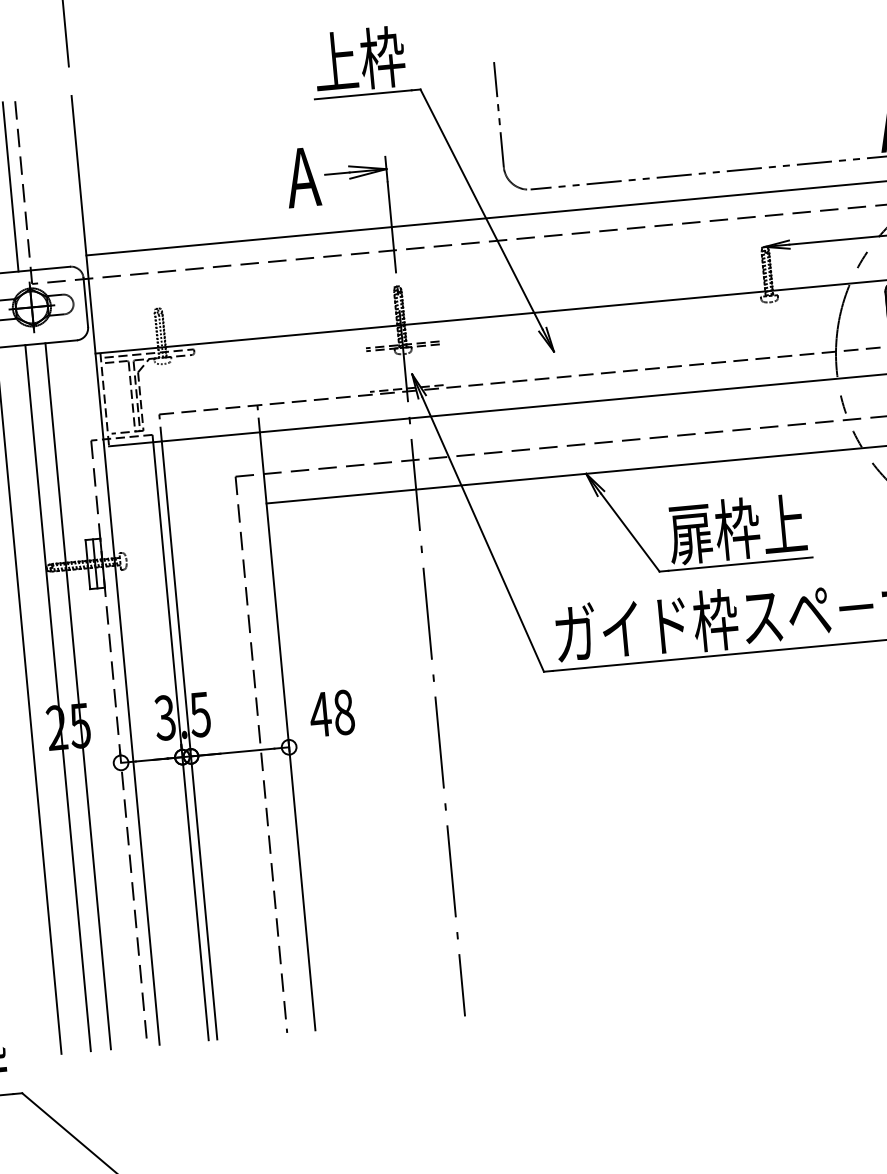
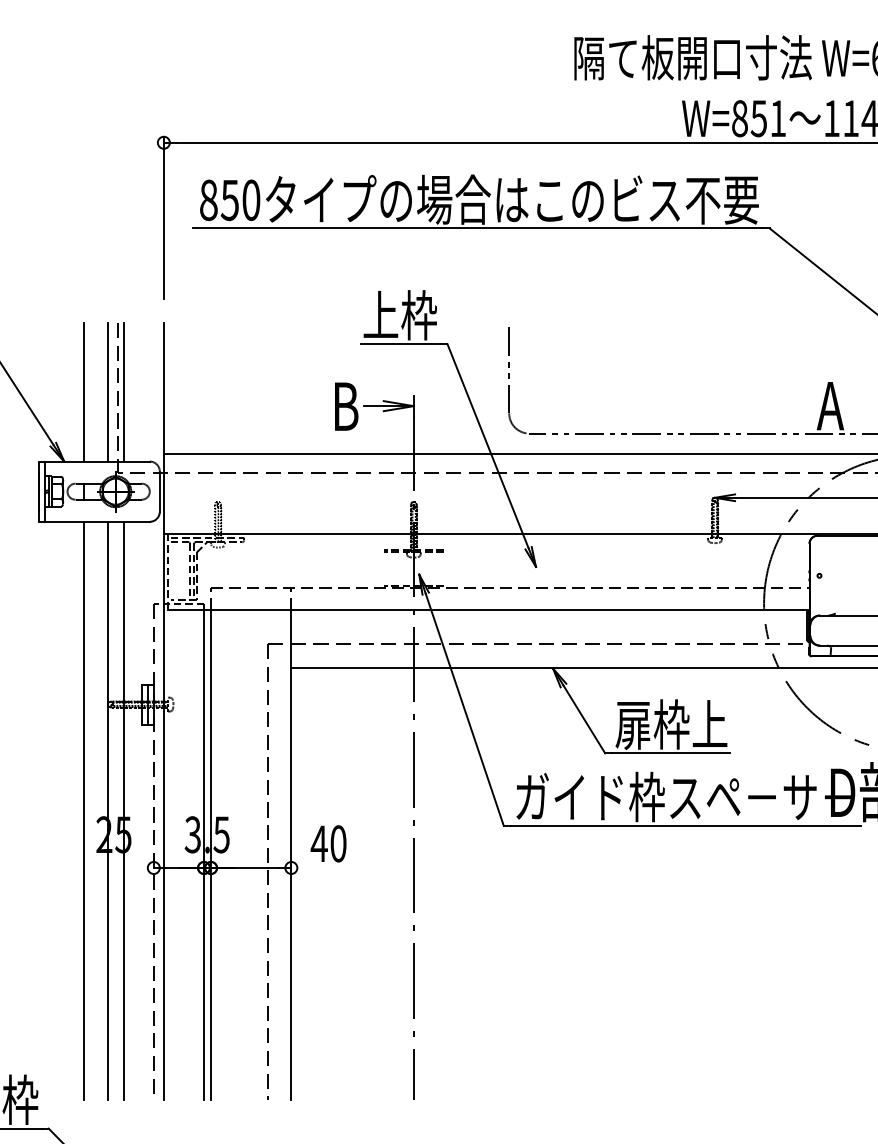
text: (302, 177) -> (345, 406), A -> B
line: (31, 185) -> (124, 392), added
text: (343, 712) -> (338, 843), 48 -> 40

